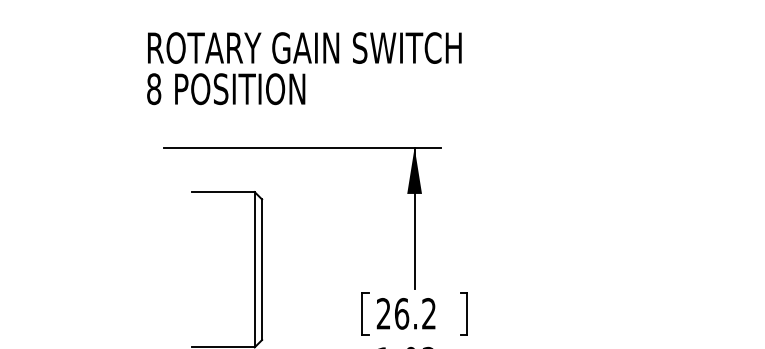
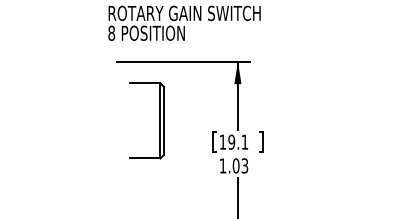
text: (405, 312) -> (233, 141), 26.2 -> 19.1

